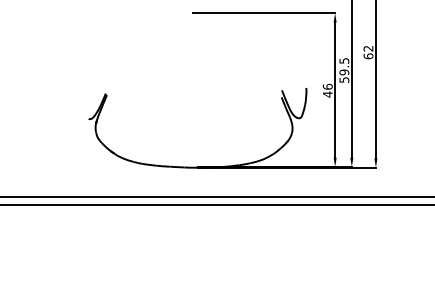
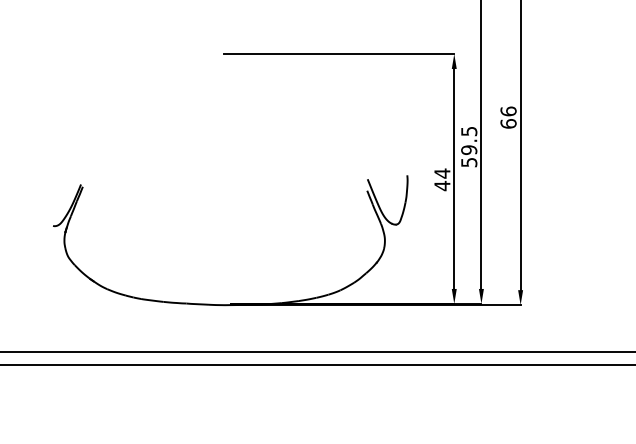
text: (368, 48) -> (508, 111), 62 -> 66
text: (327, 86) -> (441, 172), 46 -> 44

